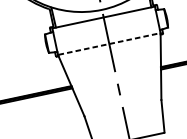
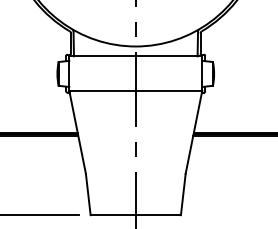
line: (109, 43) -> (135, 90), dashed -> solid

